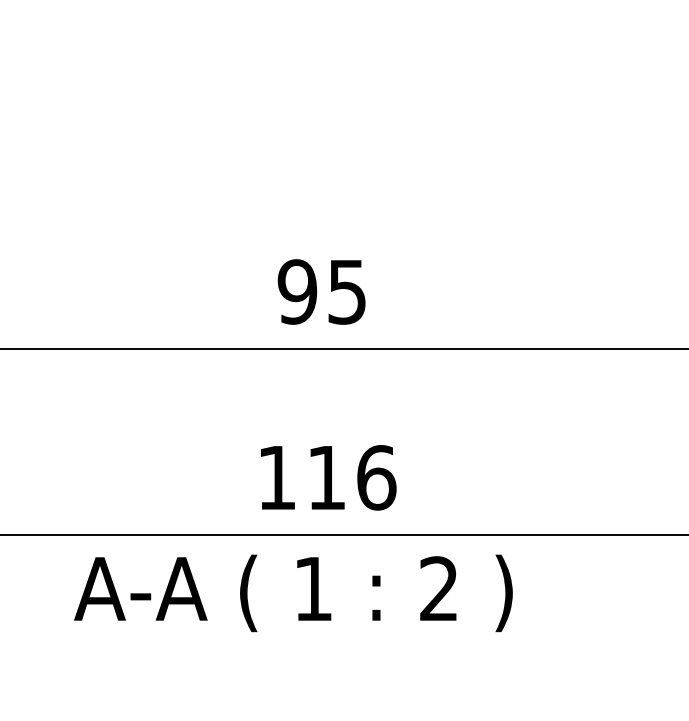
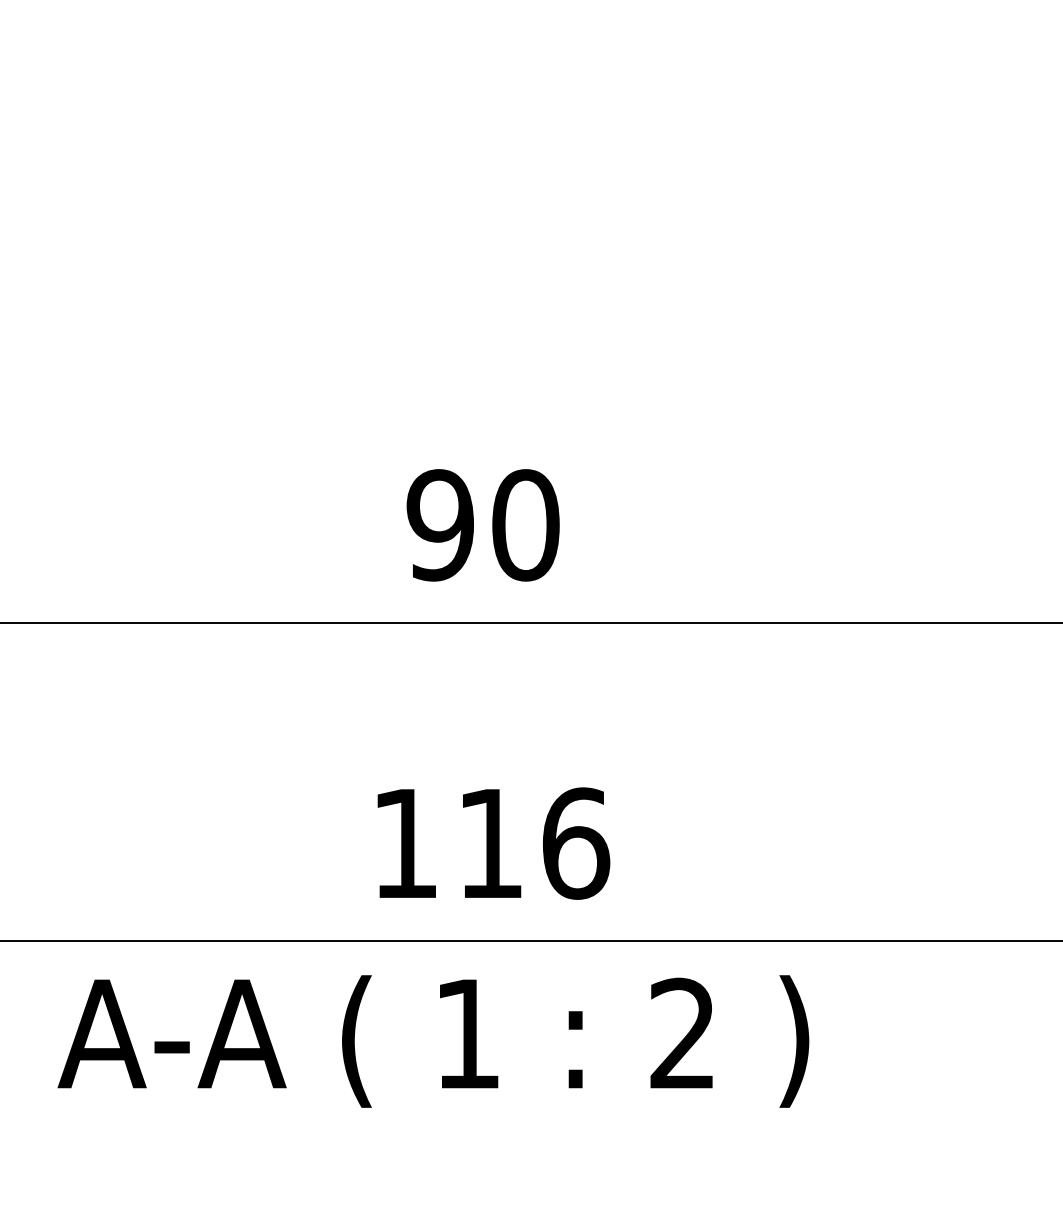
text: (347, 291) -> (526, 524), 95 -> 90

